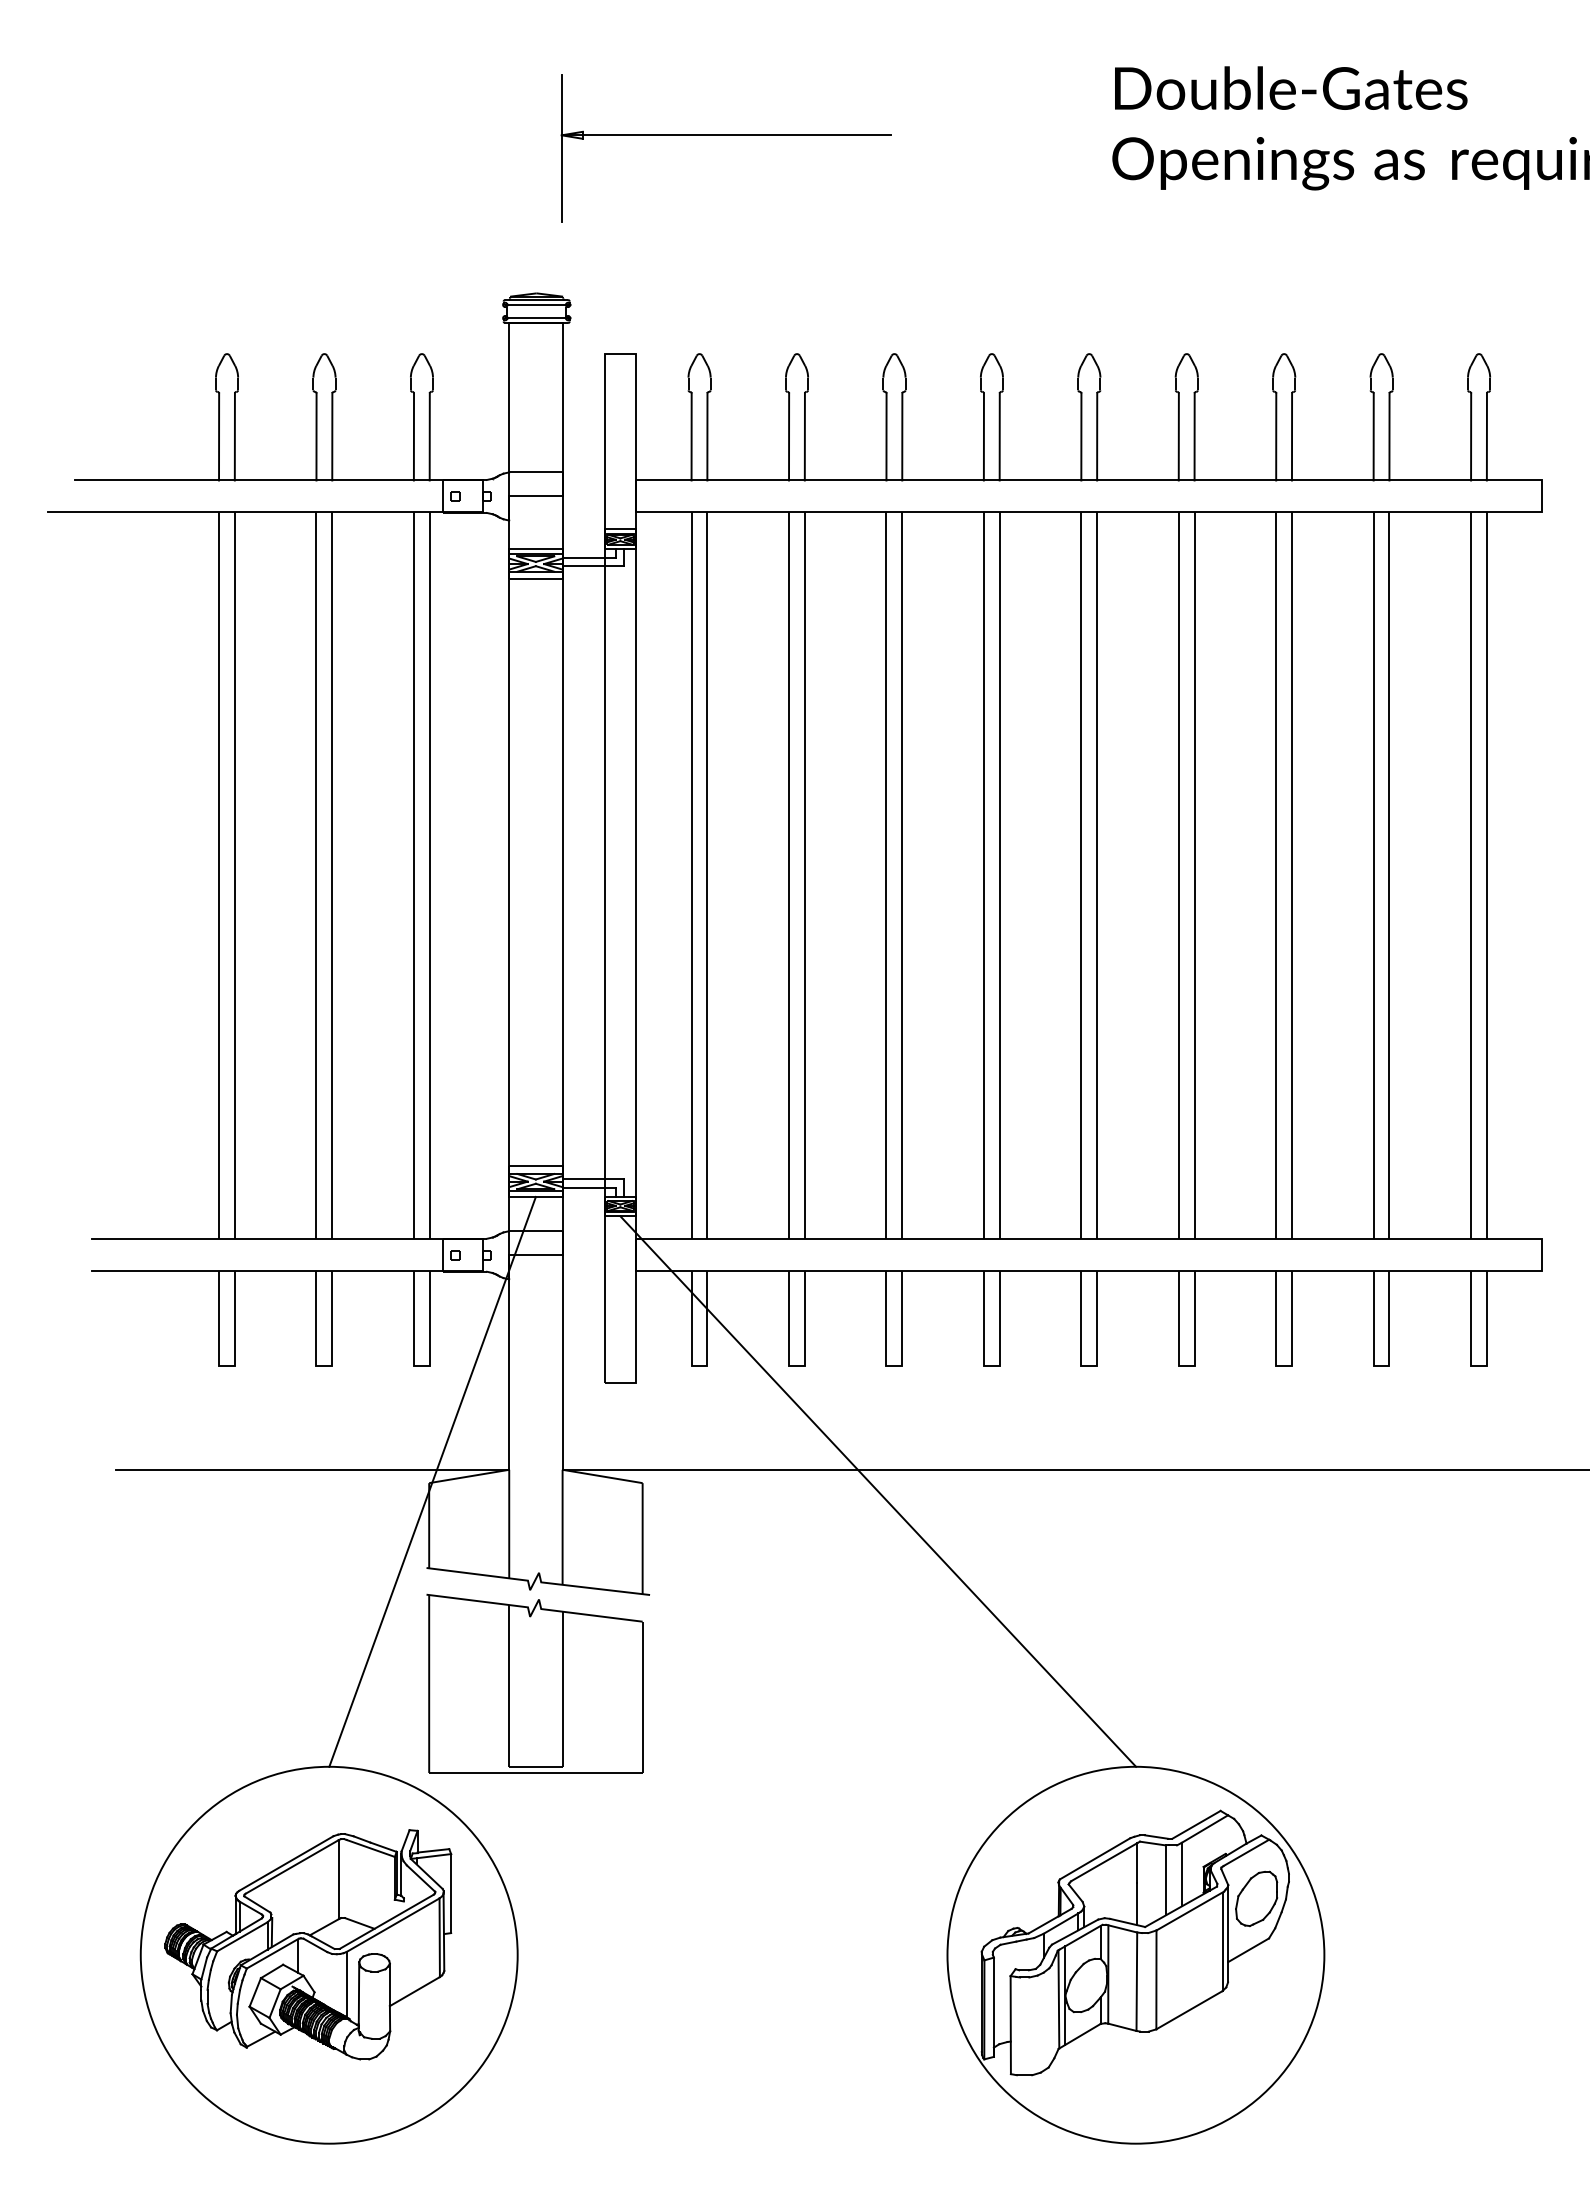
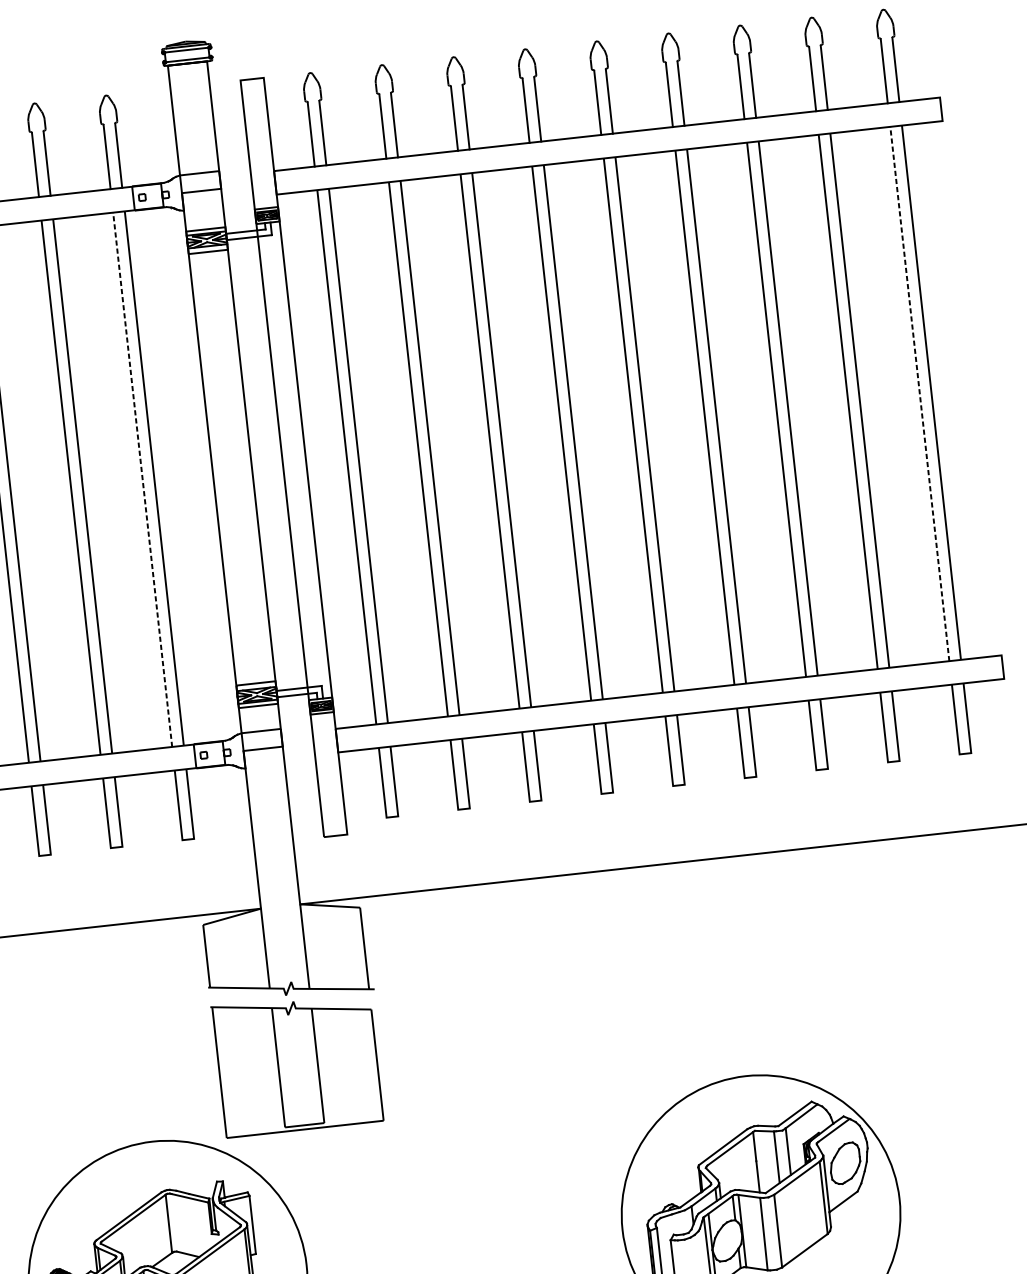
line: (413, 875) -> (142, 479), solid -> dashed
line: (1471, 875) -> (920, 393), solid -> dashed
line: (432, 1481) -> (205, 923), removed
line: (878, 1491) -> (534, 894), removed

